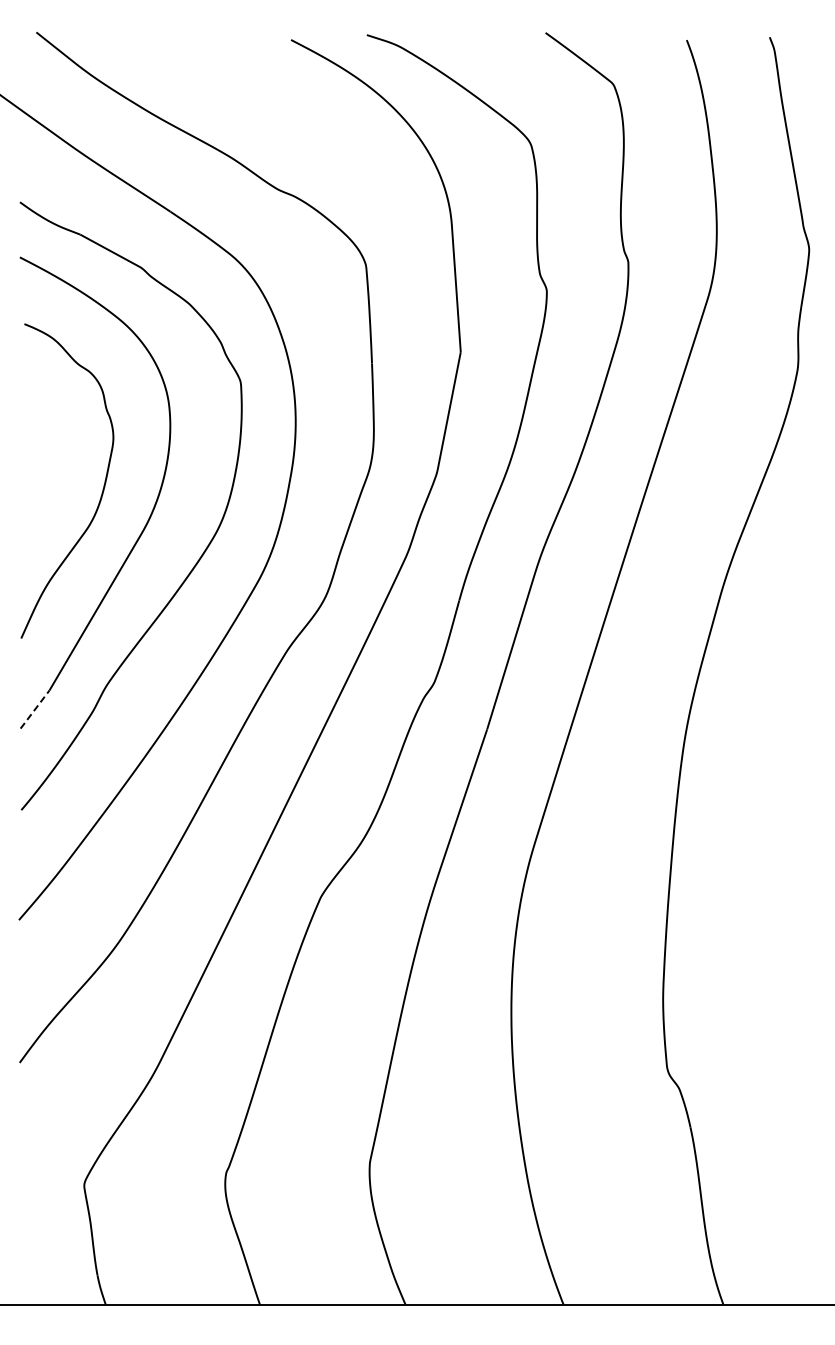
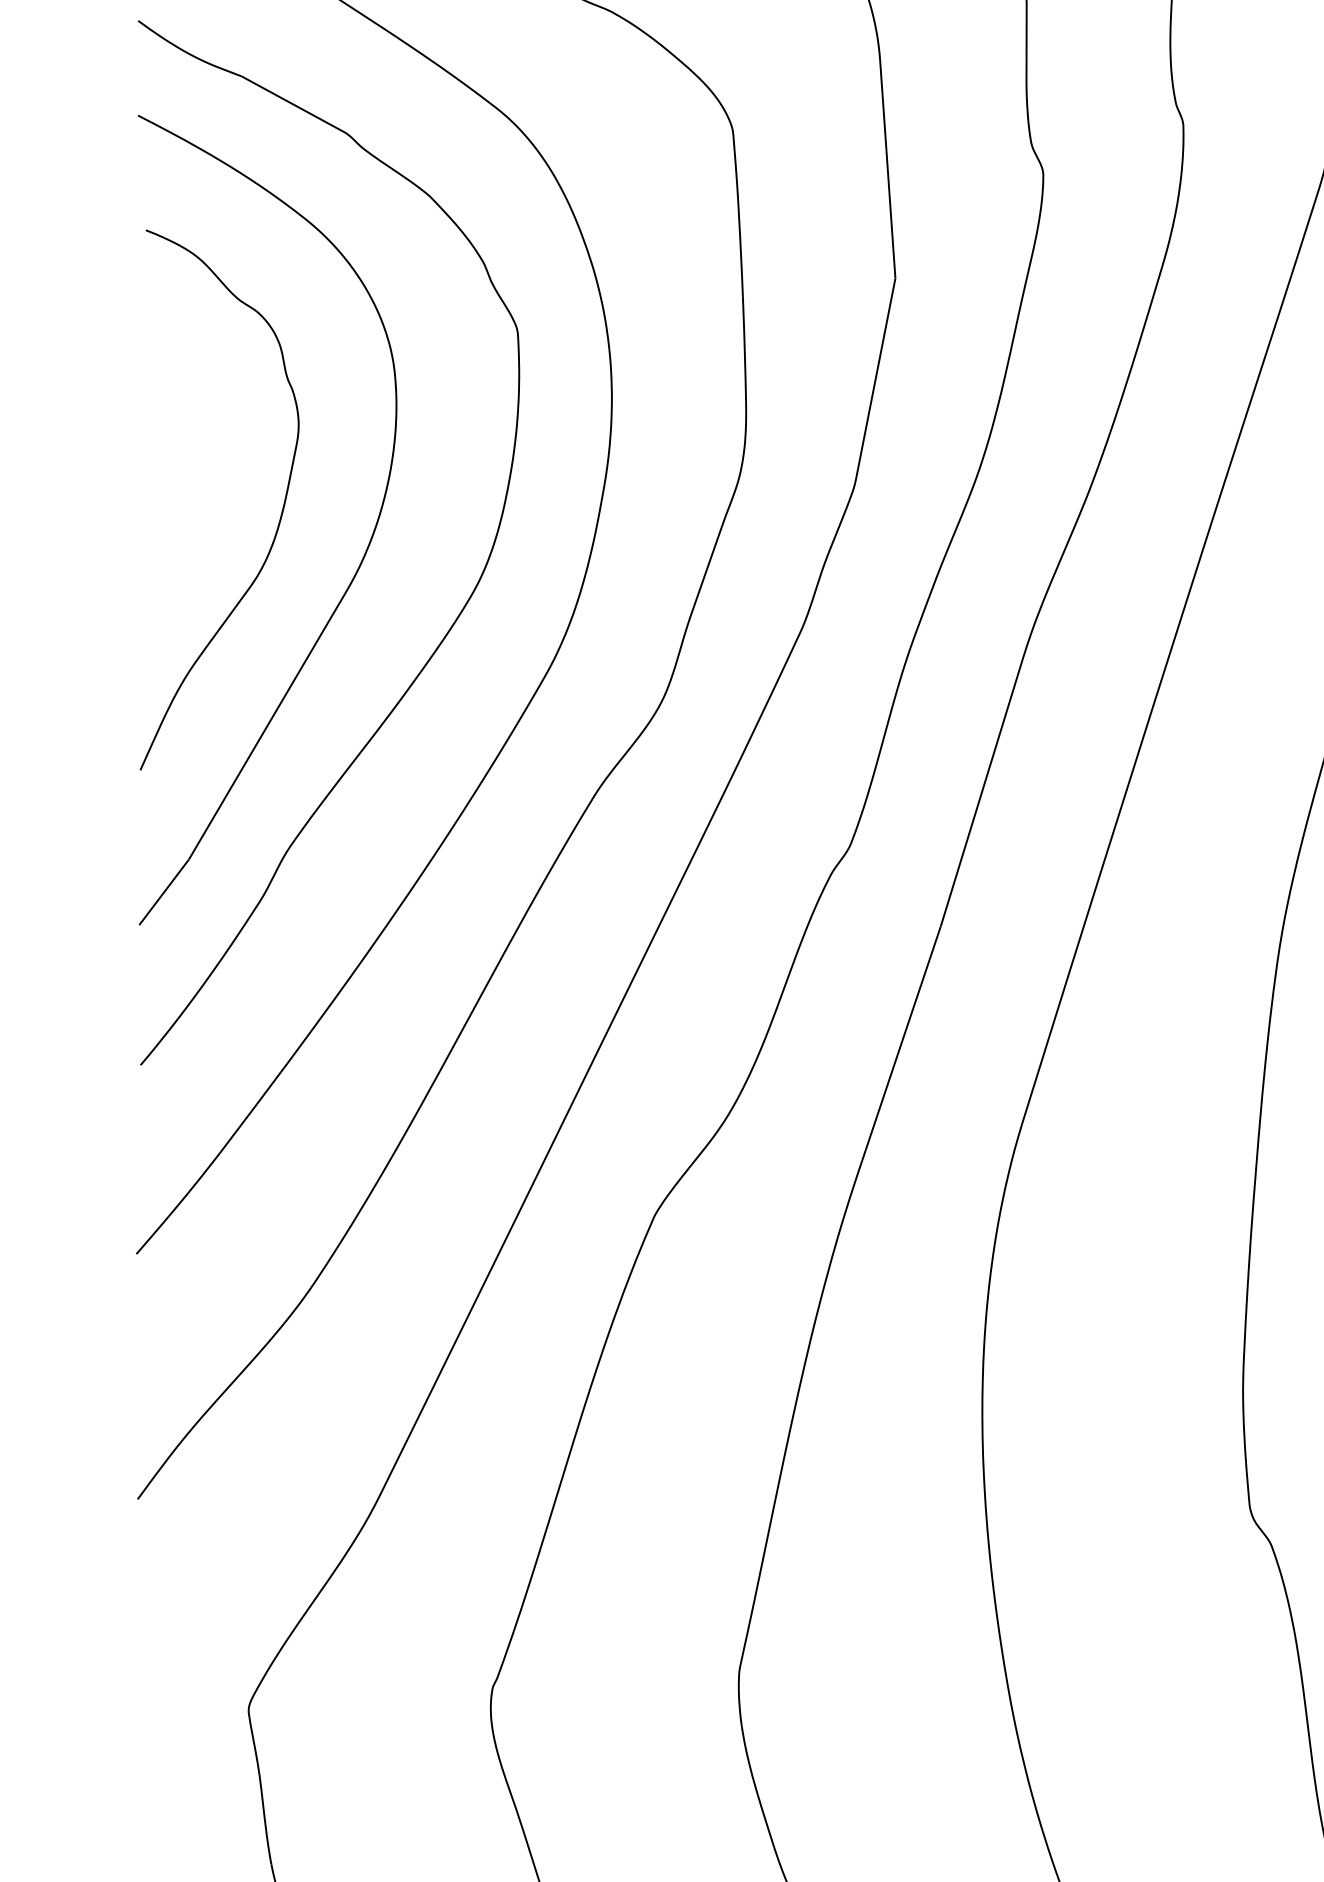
line: (35, 709) -> (164, 892), dashed -> solid

